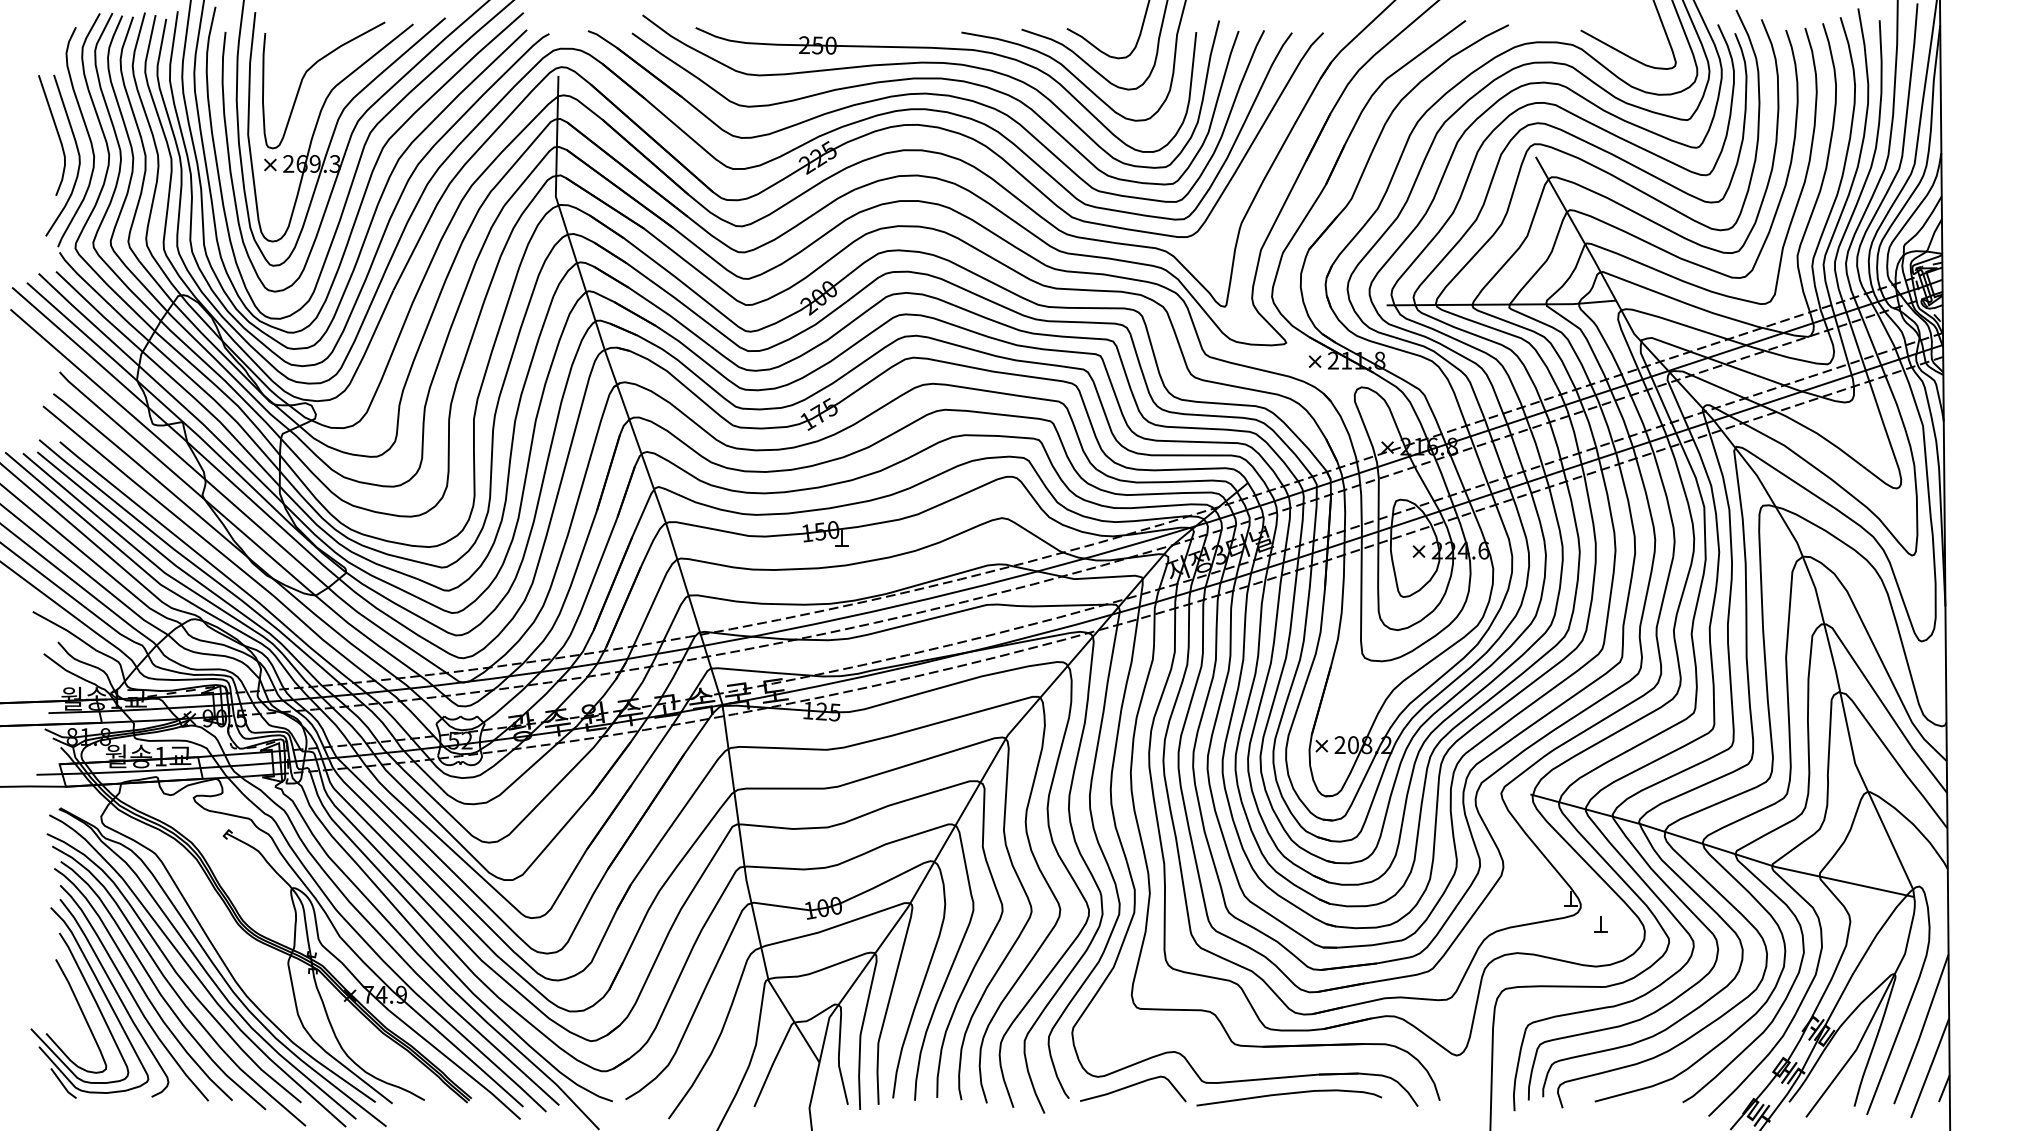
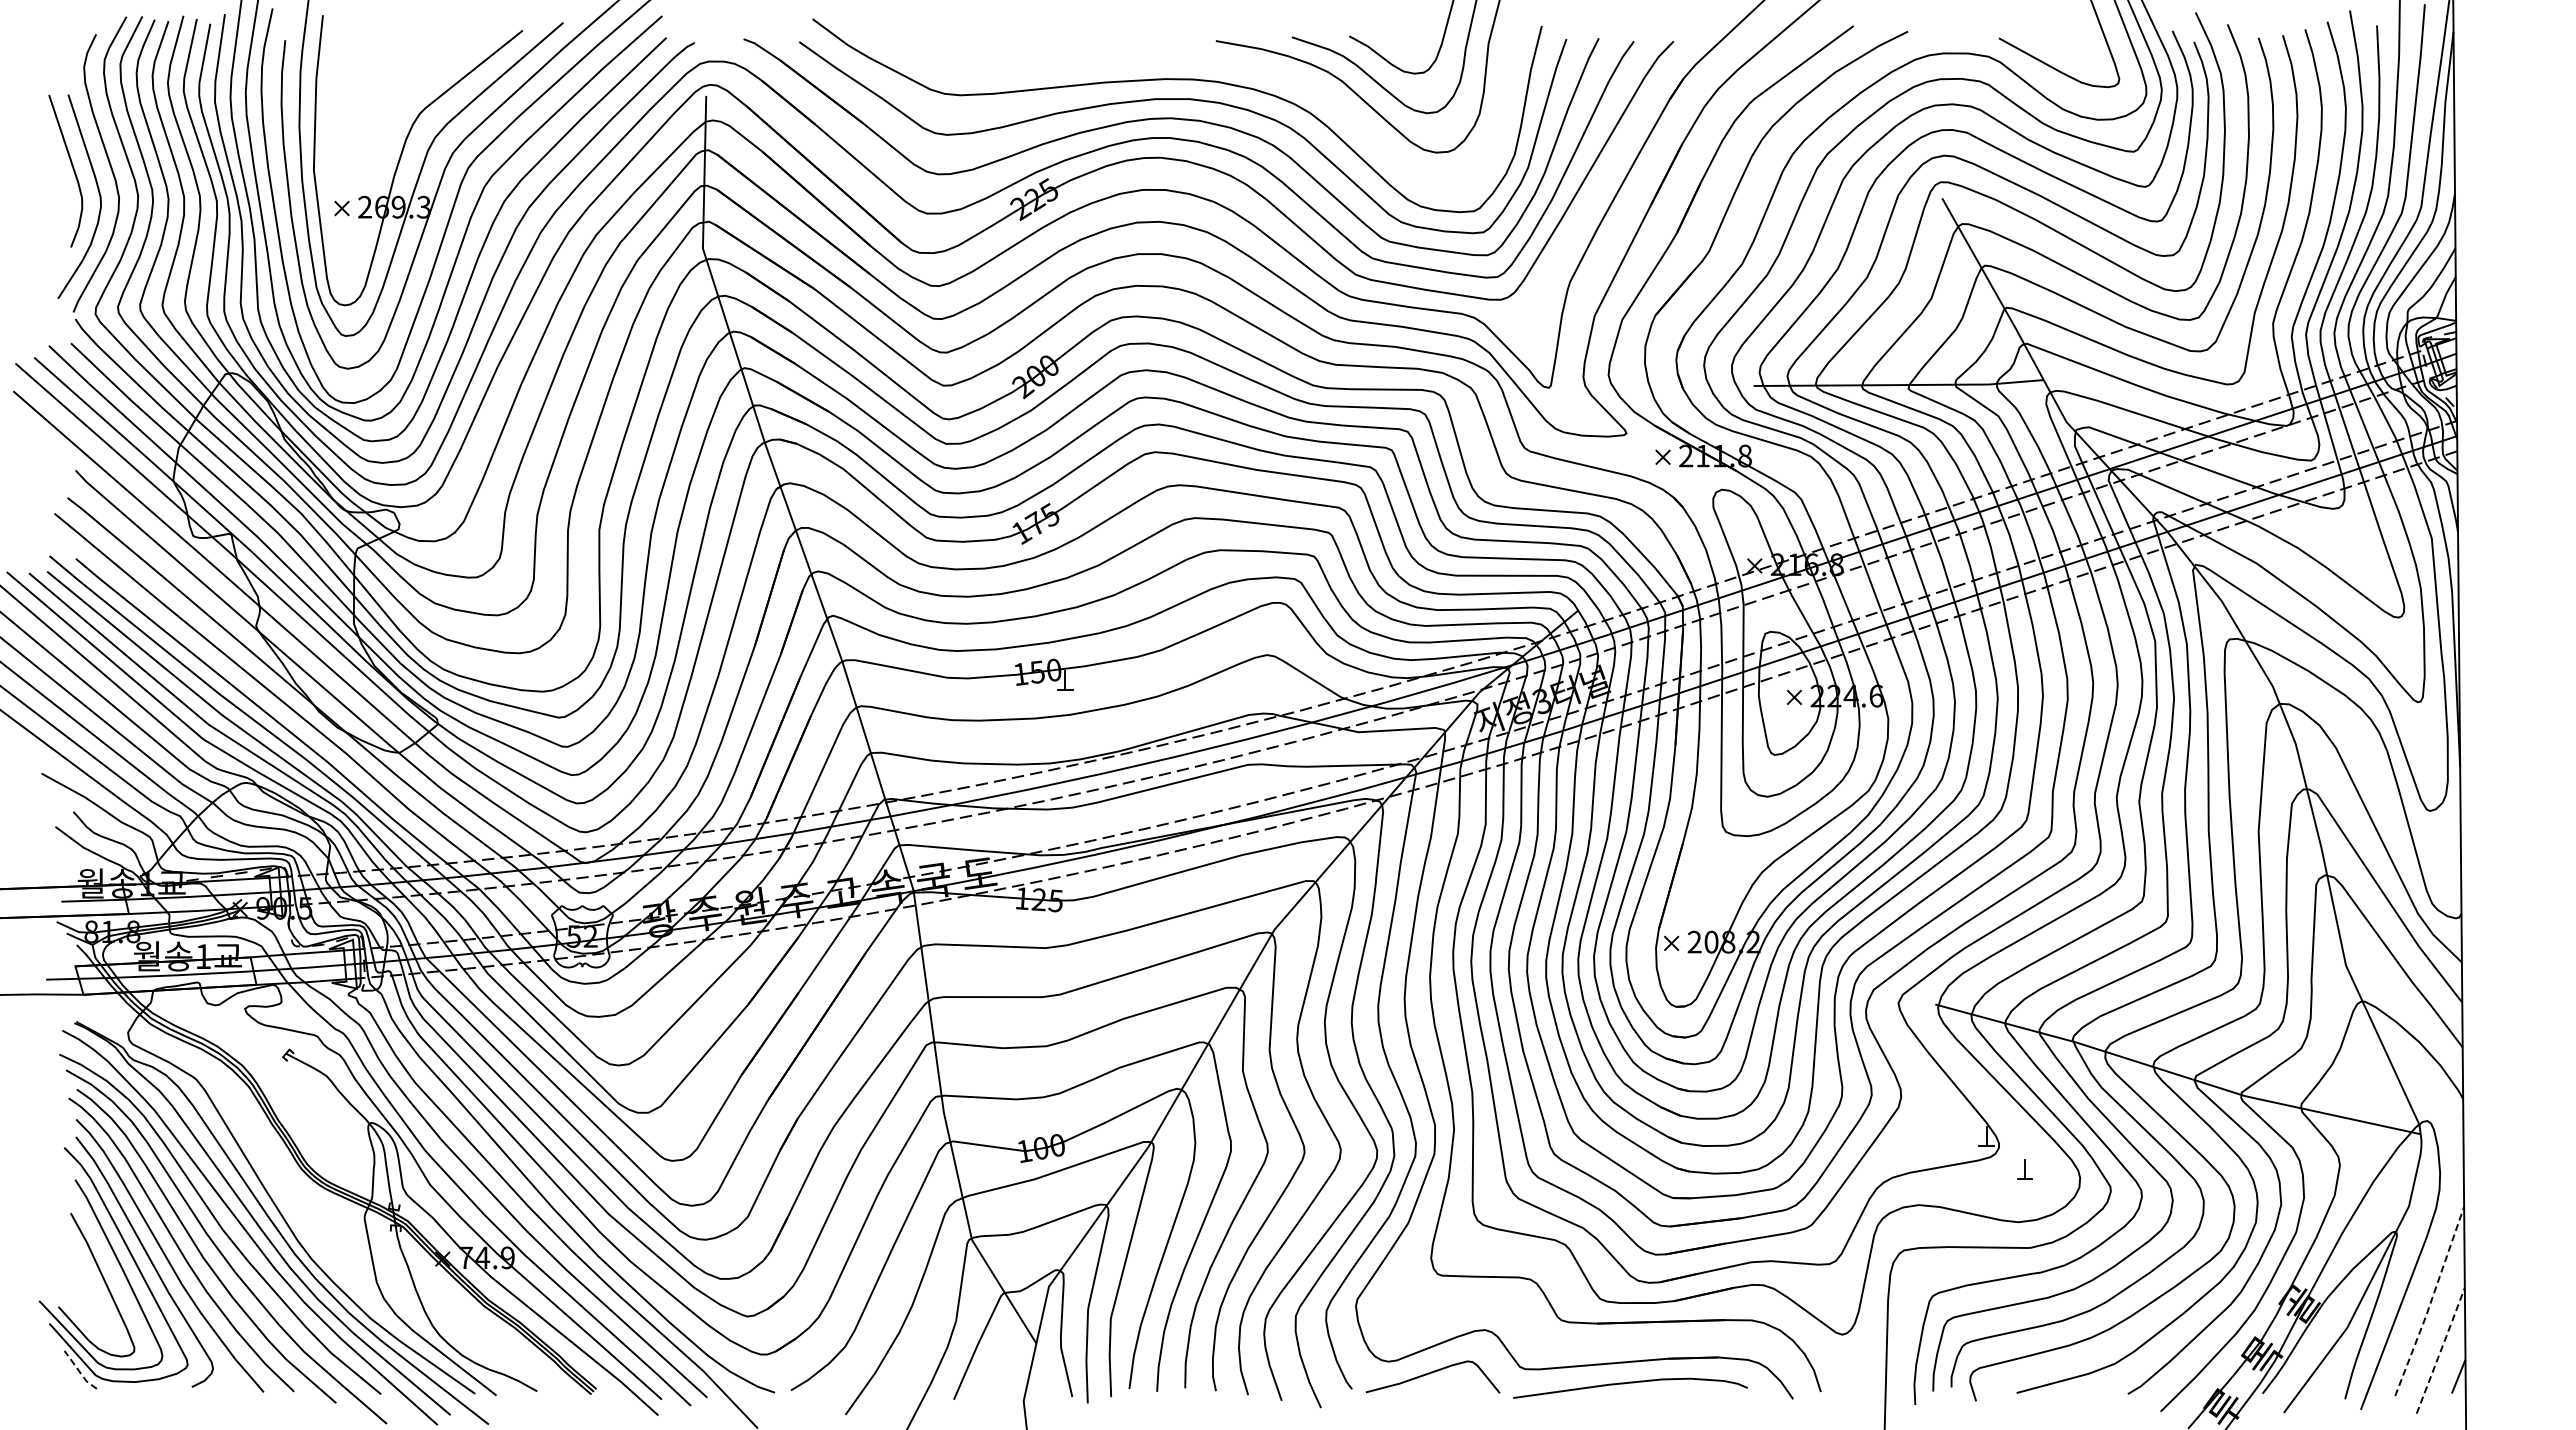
part: (946, 49) -> (1196, 62), removed
curve: (309, 70) -> (391, 88), removed
line: (1922, 1030) -> (2431, 1302), solid -> dashed
line: (1930, 1067) -> (2441, 1349), solid -> dashed
line: (62, 1084) -> (79, 1371), solid -> dashed

